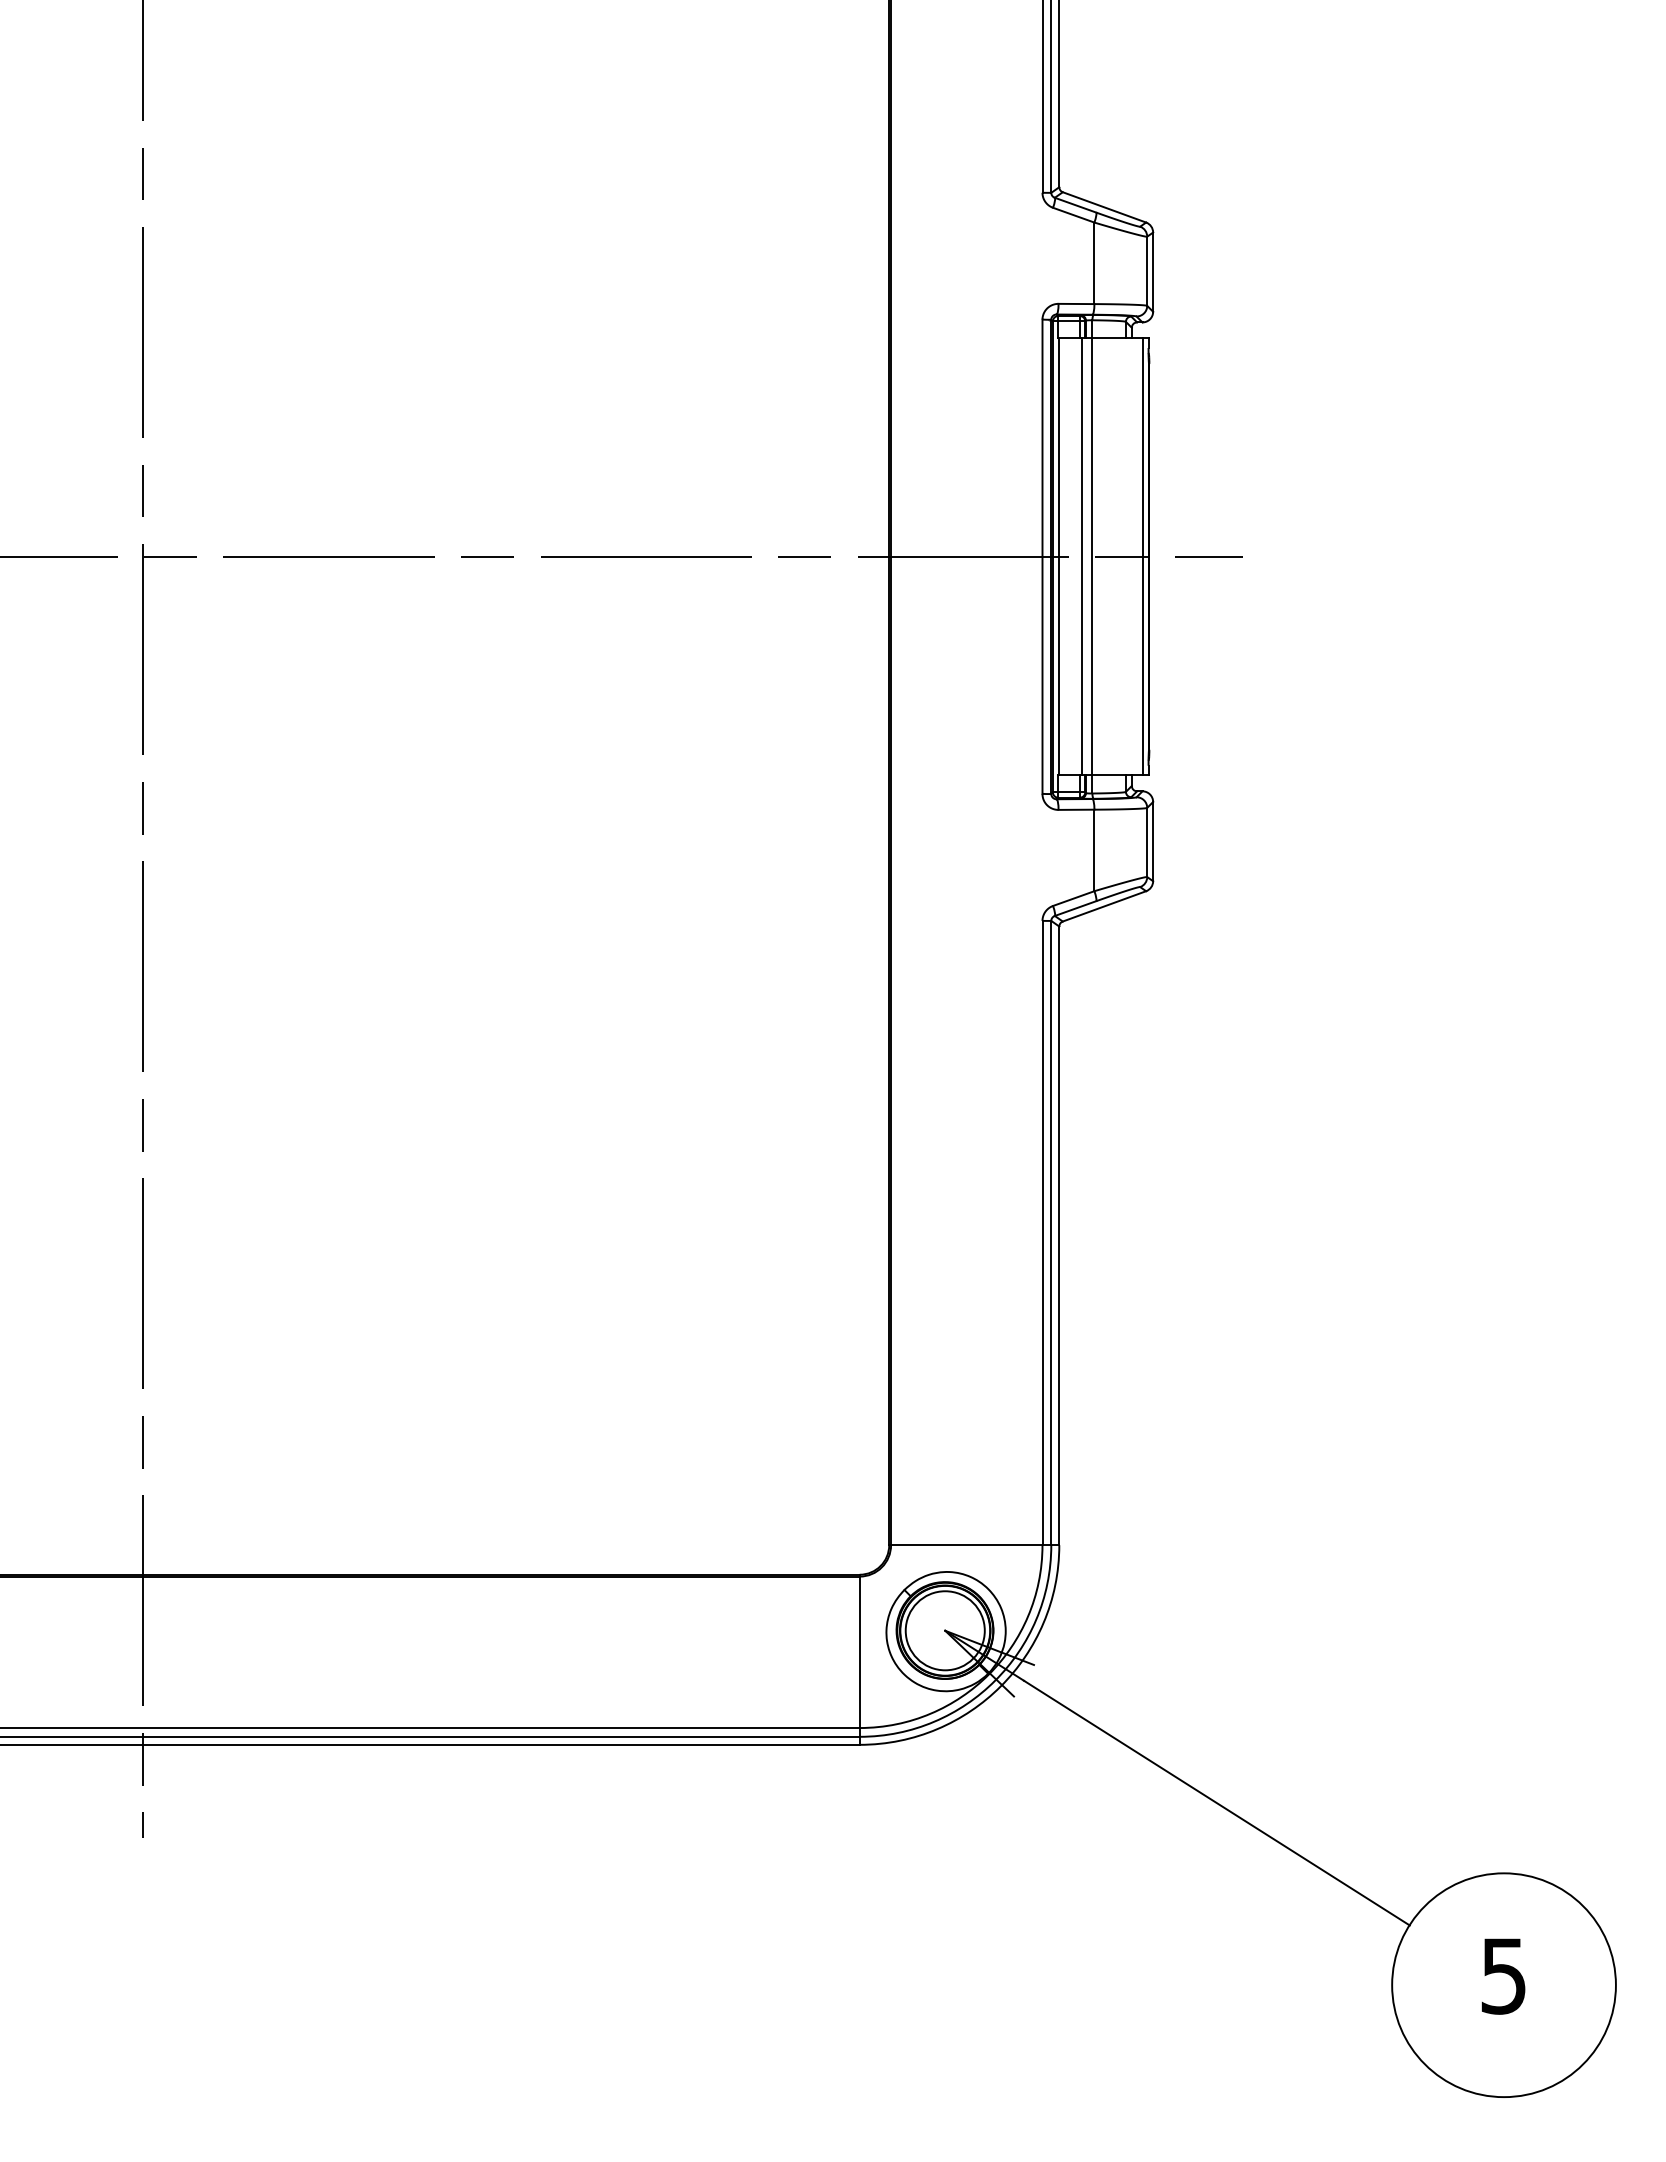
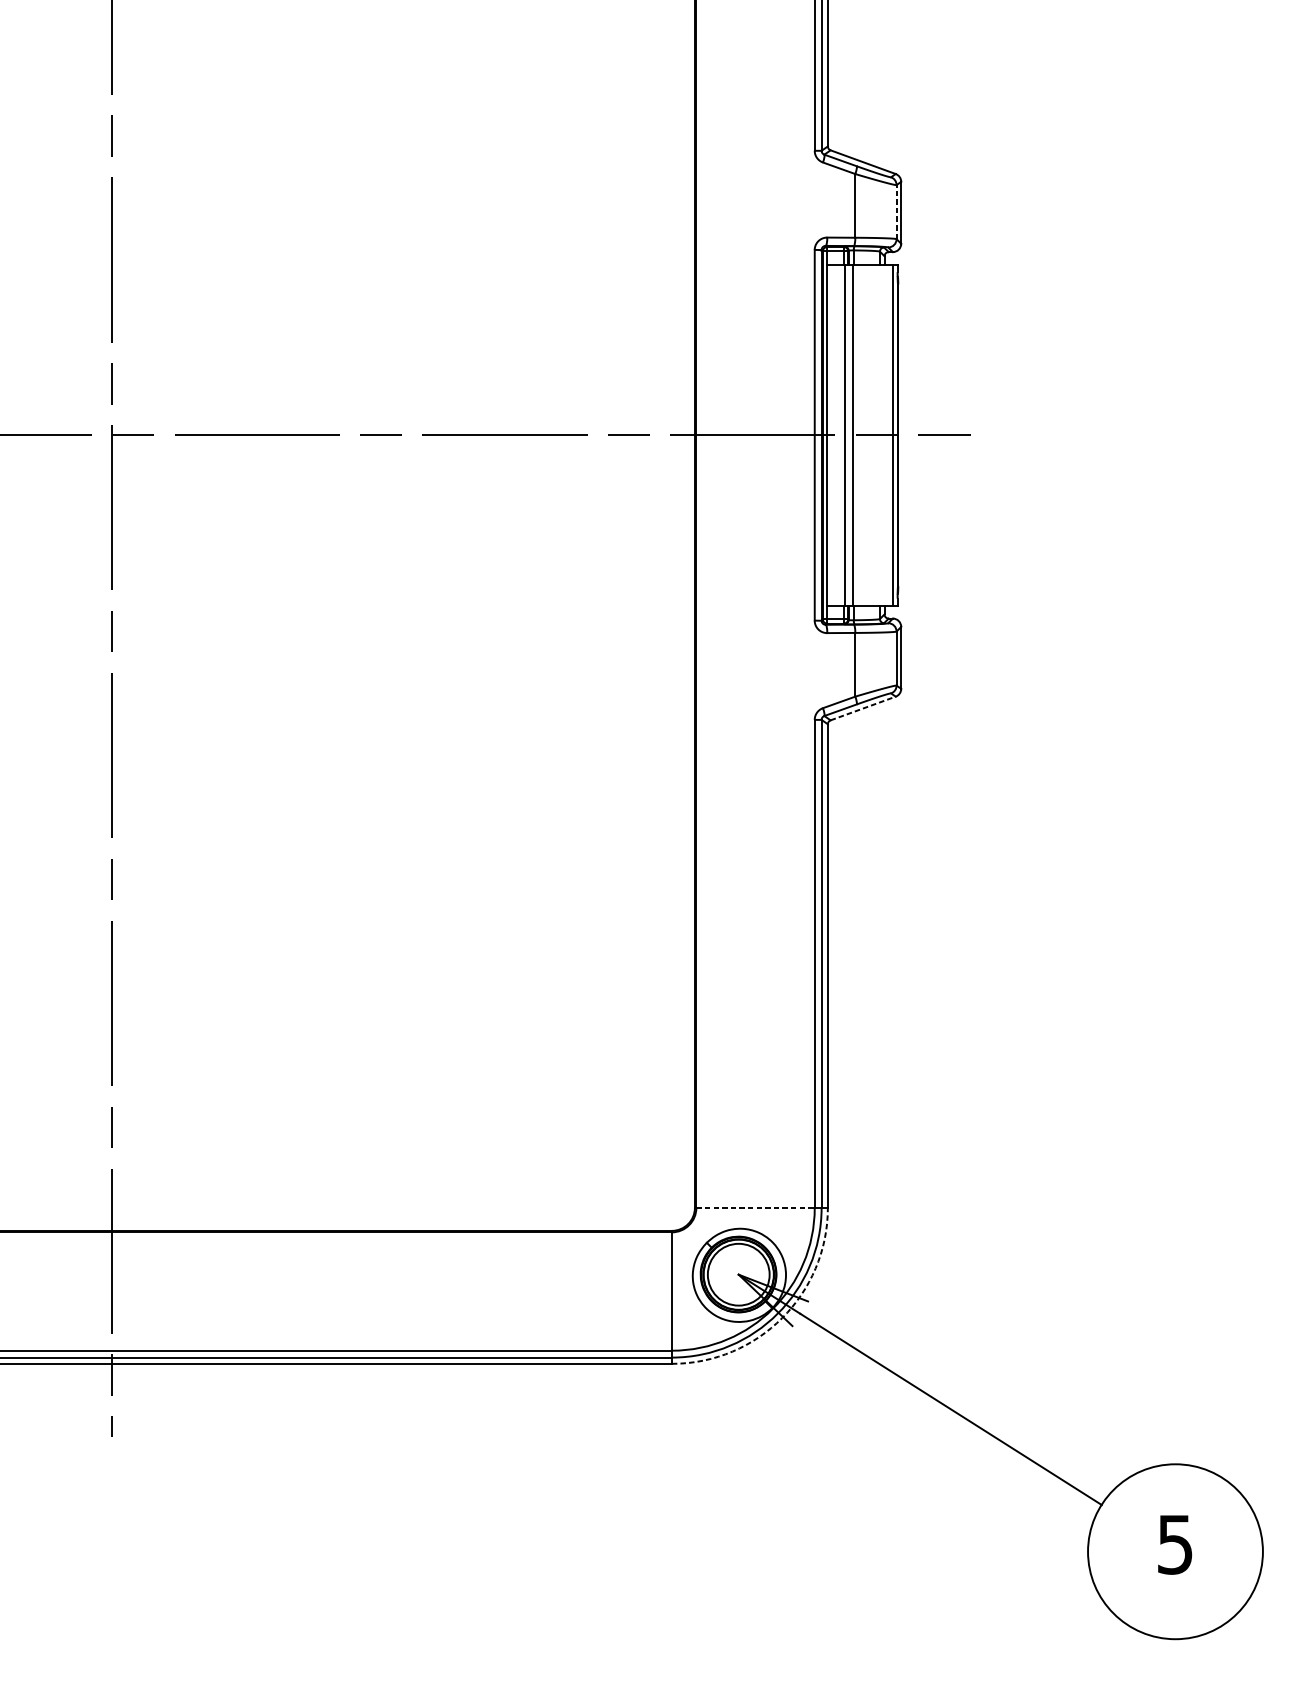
line: (1147, 271) -> (896, 212), solid -> dashed
line: (1104, 906) -> (863, 708), solid -> dashed
line: (966, 1545) -> (755, 1208), solid -> dashed
arc: (1000, 1686) -> (781, 1318), solid -> dashed

